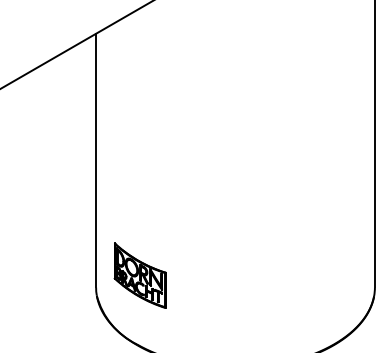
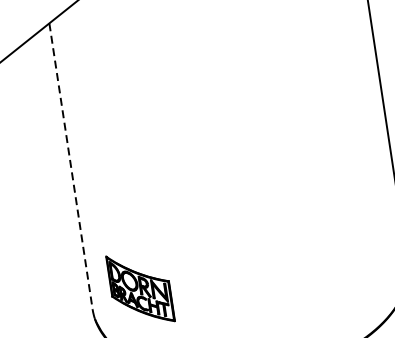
line: (96, 160) -> (71, 166), solid -> dashed

